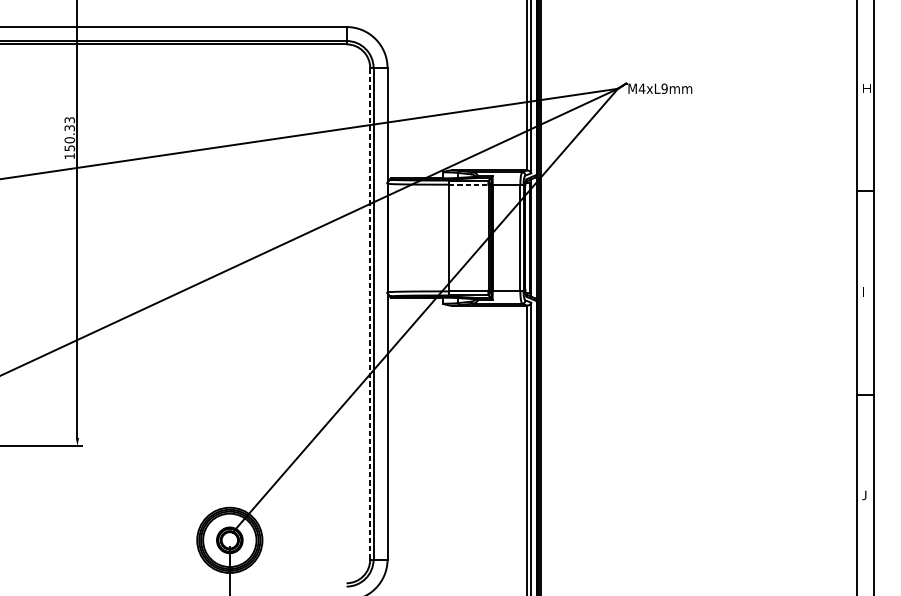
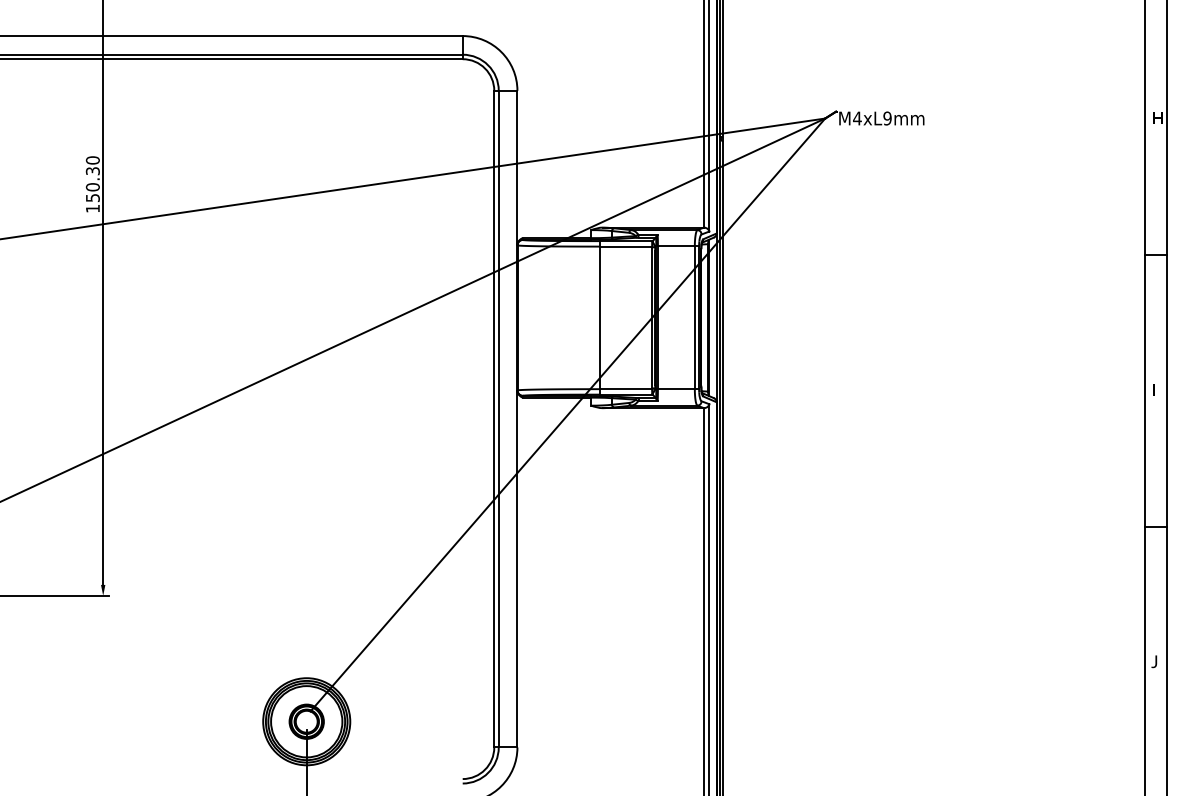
text: (69, 120) -> (92, 160), 150.33 -> 150.30
line: (469, 184) -> (626, 246), dashed -> solid
line: (370, 313) -> (494, 418), dashed -> solid

